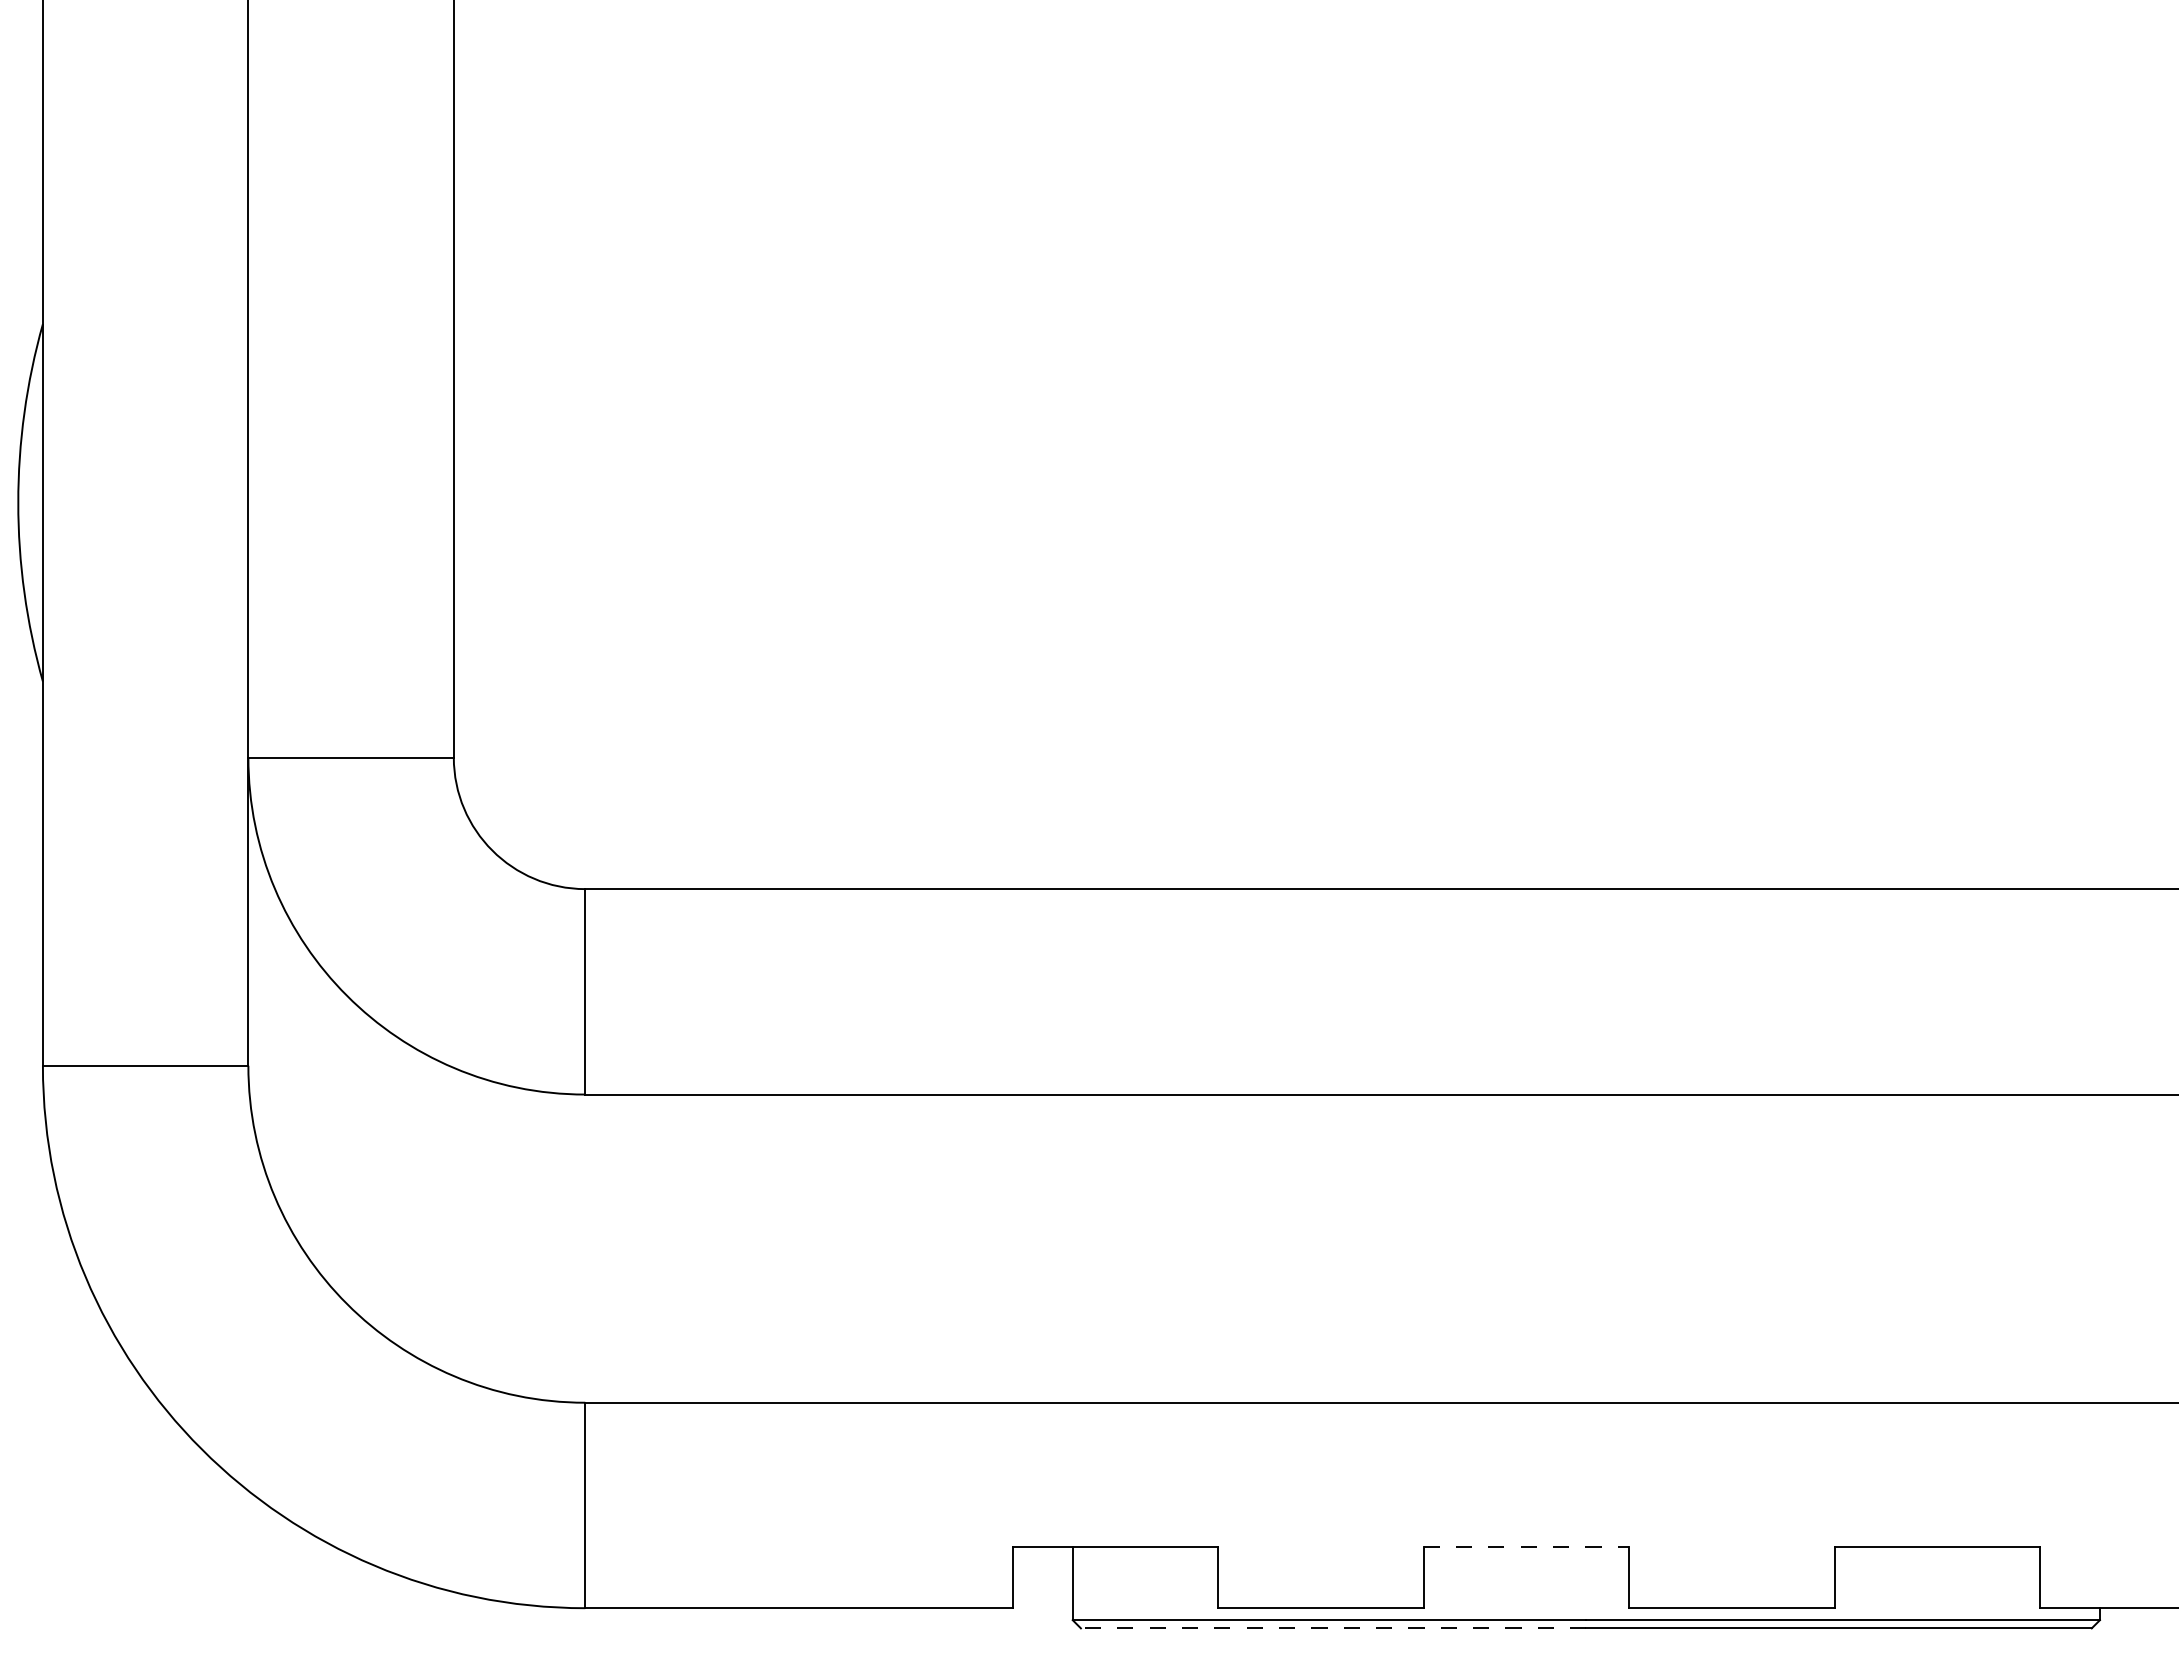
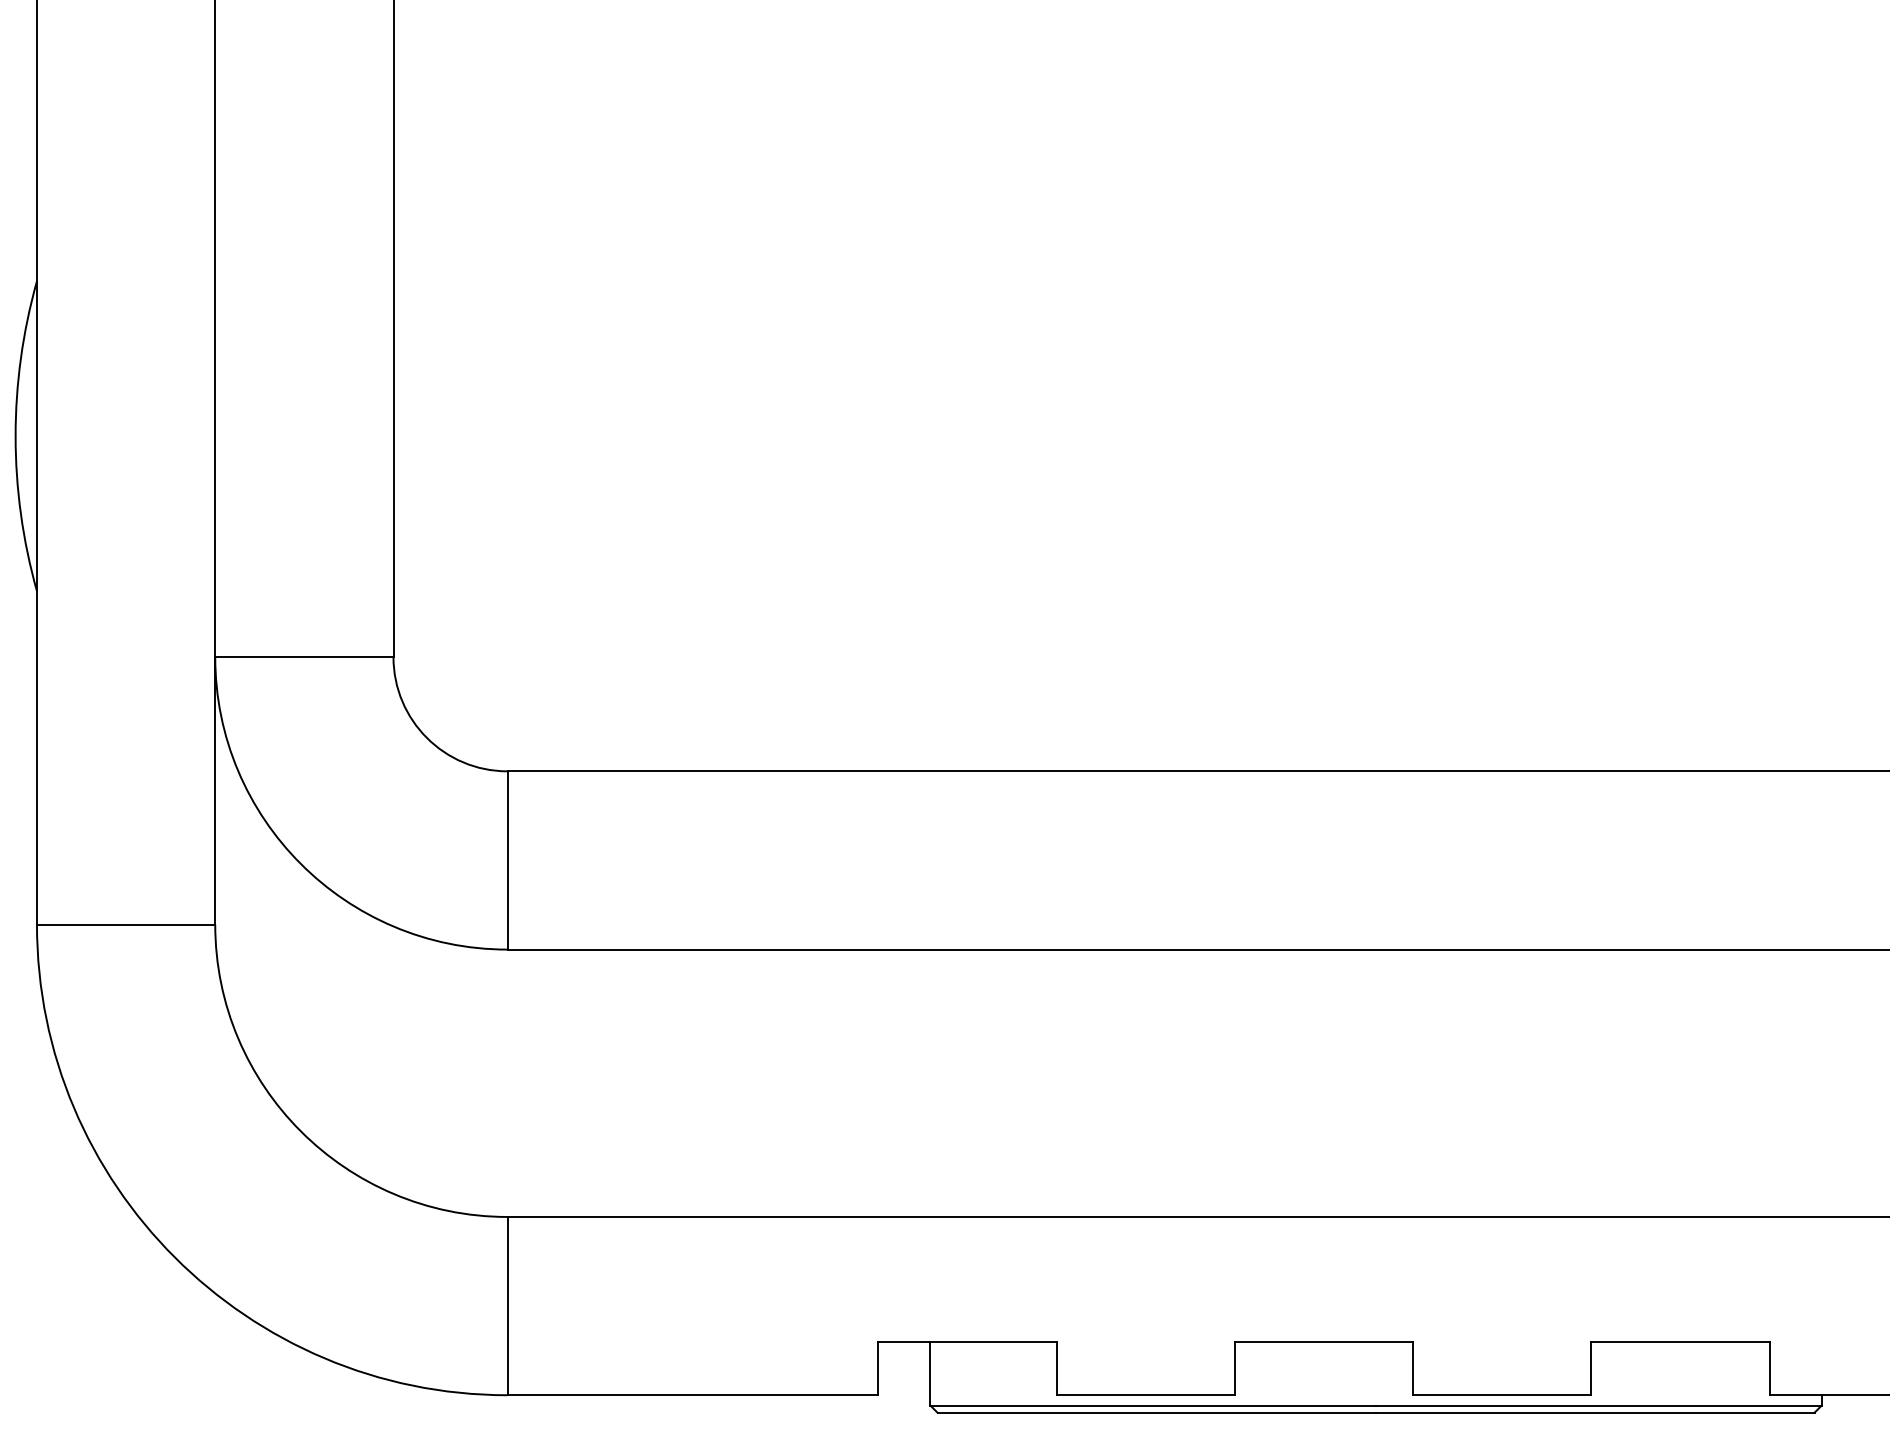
line: (1526, 1546) -> (1324, 1341), dashed -> solid
line: (1333, 1628) -> (1156, 1412), dashed -> solid

